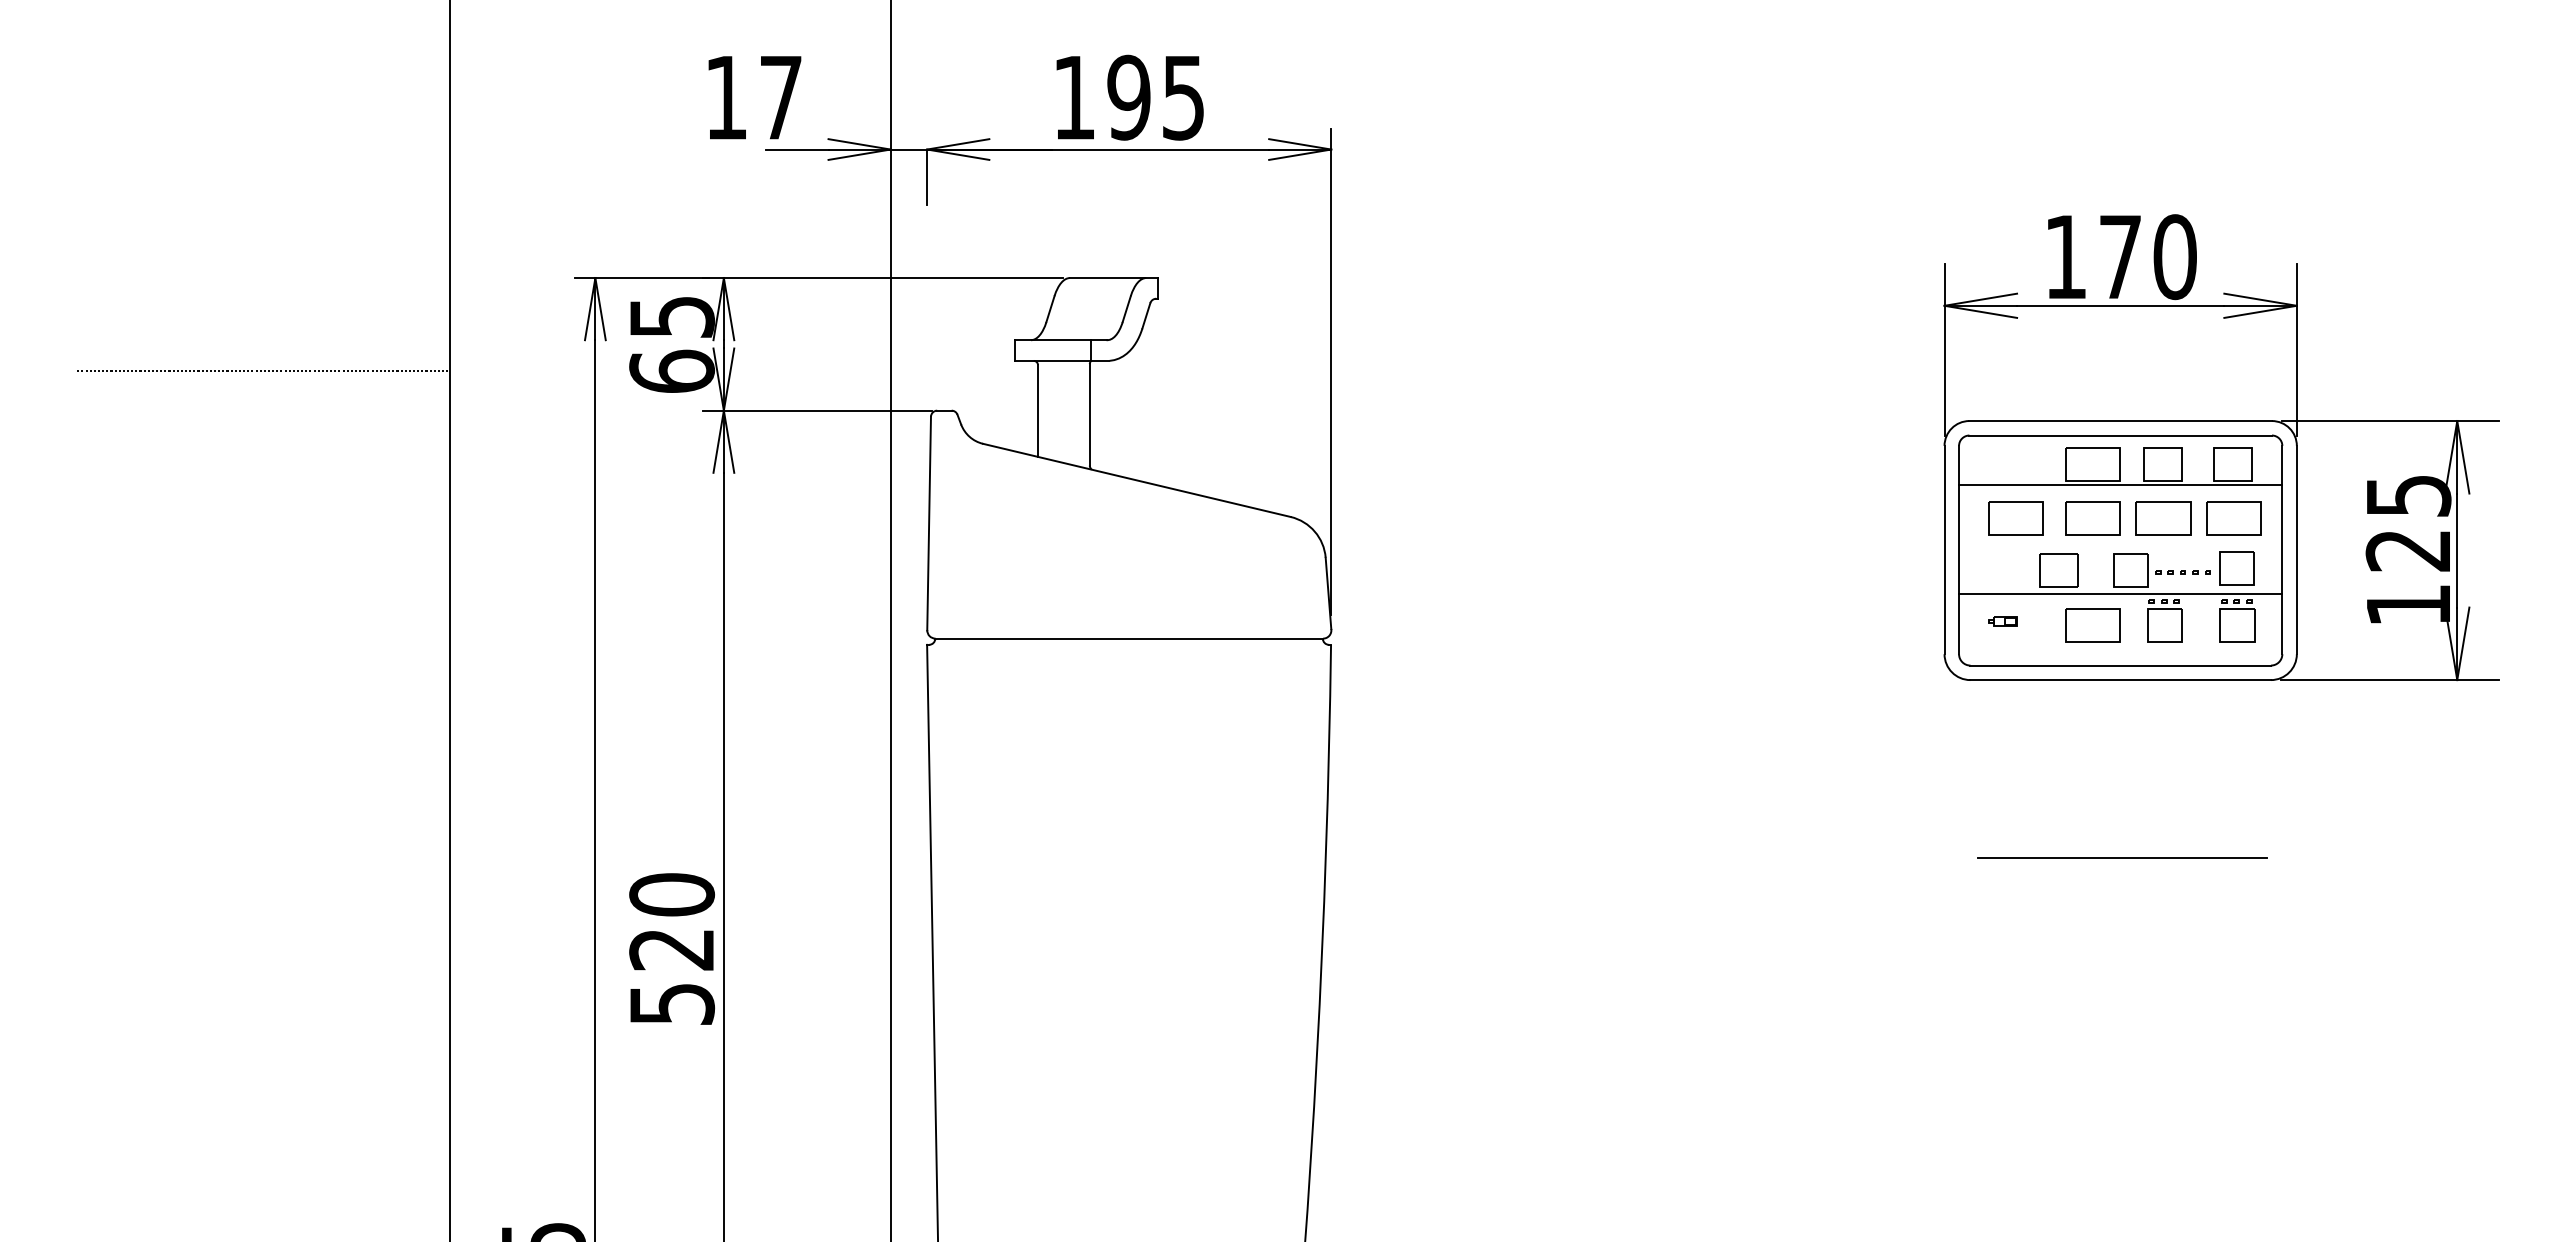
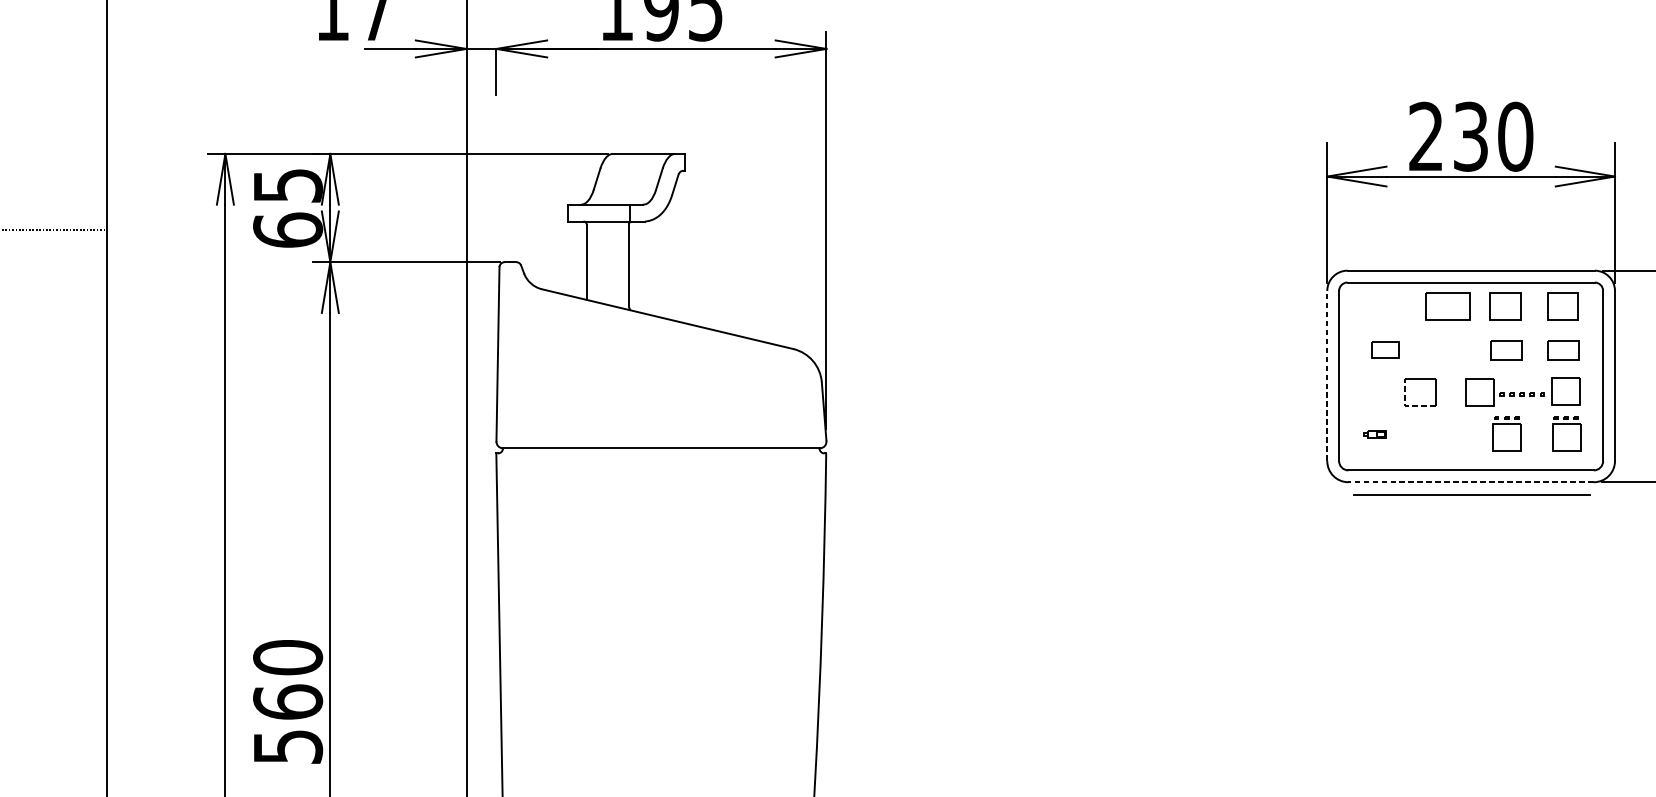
text: (2093, 257) -> (1448, 137), 170 -> 230
line: (2120, 485) -> (1470, 323), removed
part: (2015, 518) -> (1385, 350), size x0.6
part: (2092, 518) -> (1448, 350), removed
part: (2163, 518) -> (1506, 350), size x0.7
part: (2233, 518) -> (1563, 350), size x0.7
line: (1944, 549) -> (1327, 375), solid -> dashed
line: (2041, 586) -> (1406, 405), solid -> dashed
line: (2120, 593) -> (1470, 411), removed
part: (2092, 625) -> (1448, 437), removed
line: (2120, 680) -> (1470, 482), solid -> dashed
line: (2122, 857) -> (1472, 494), moved
text: (672, 948) -> (288, 701), 520 -> 560

